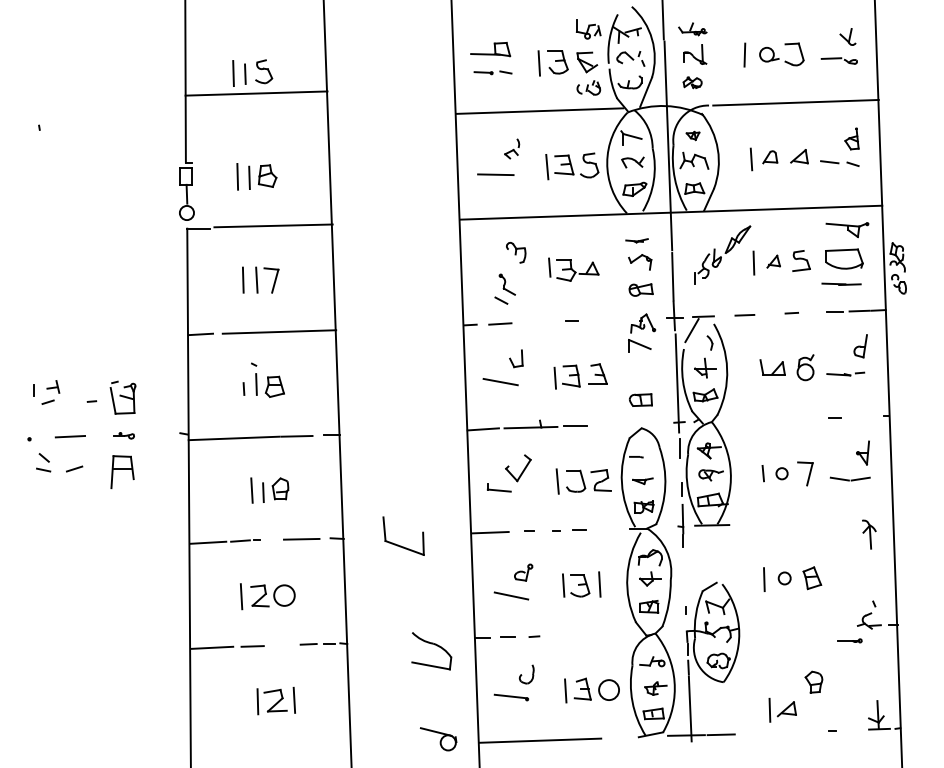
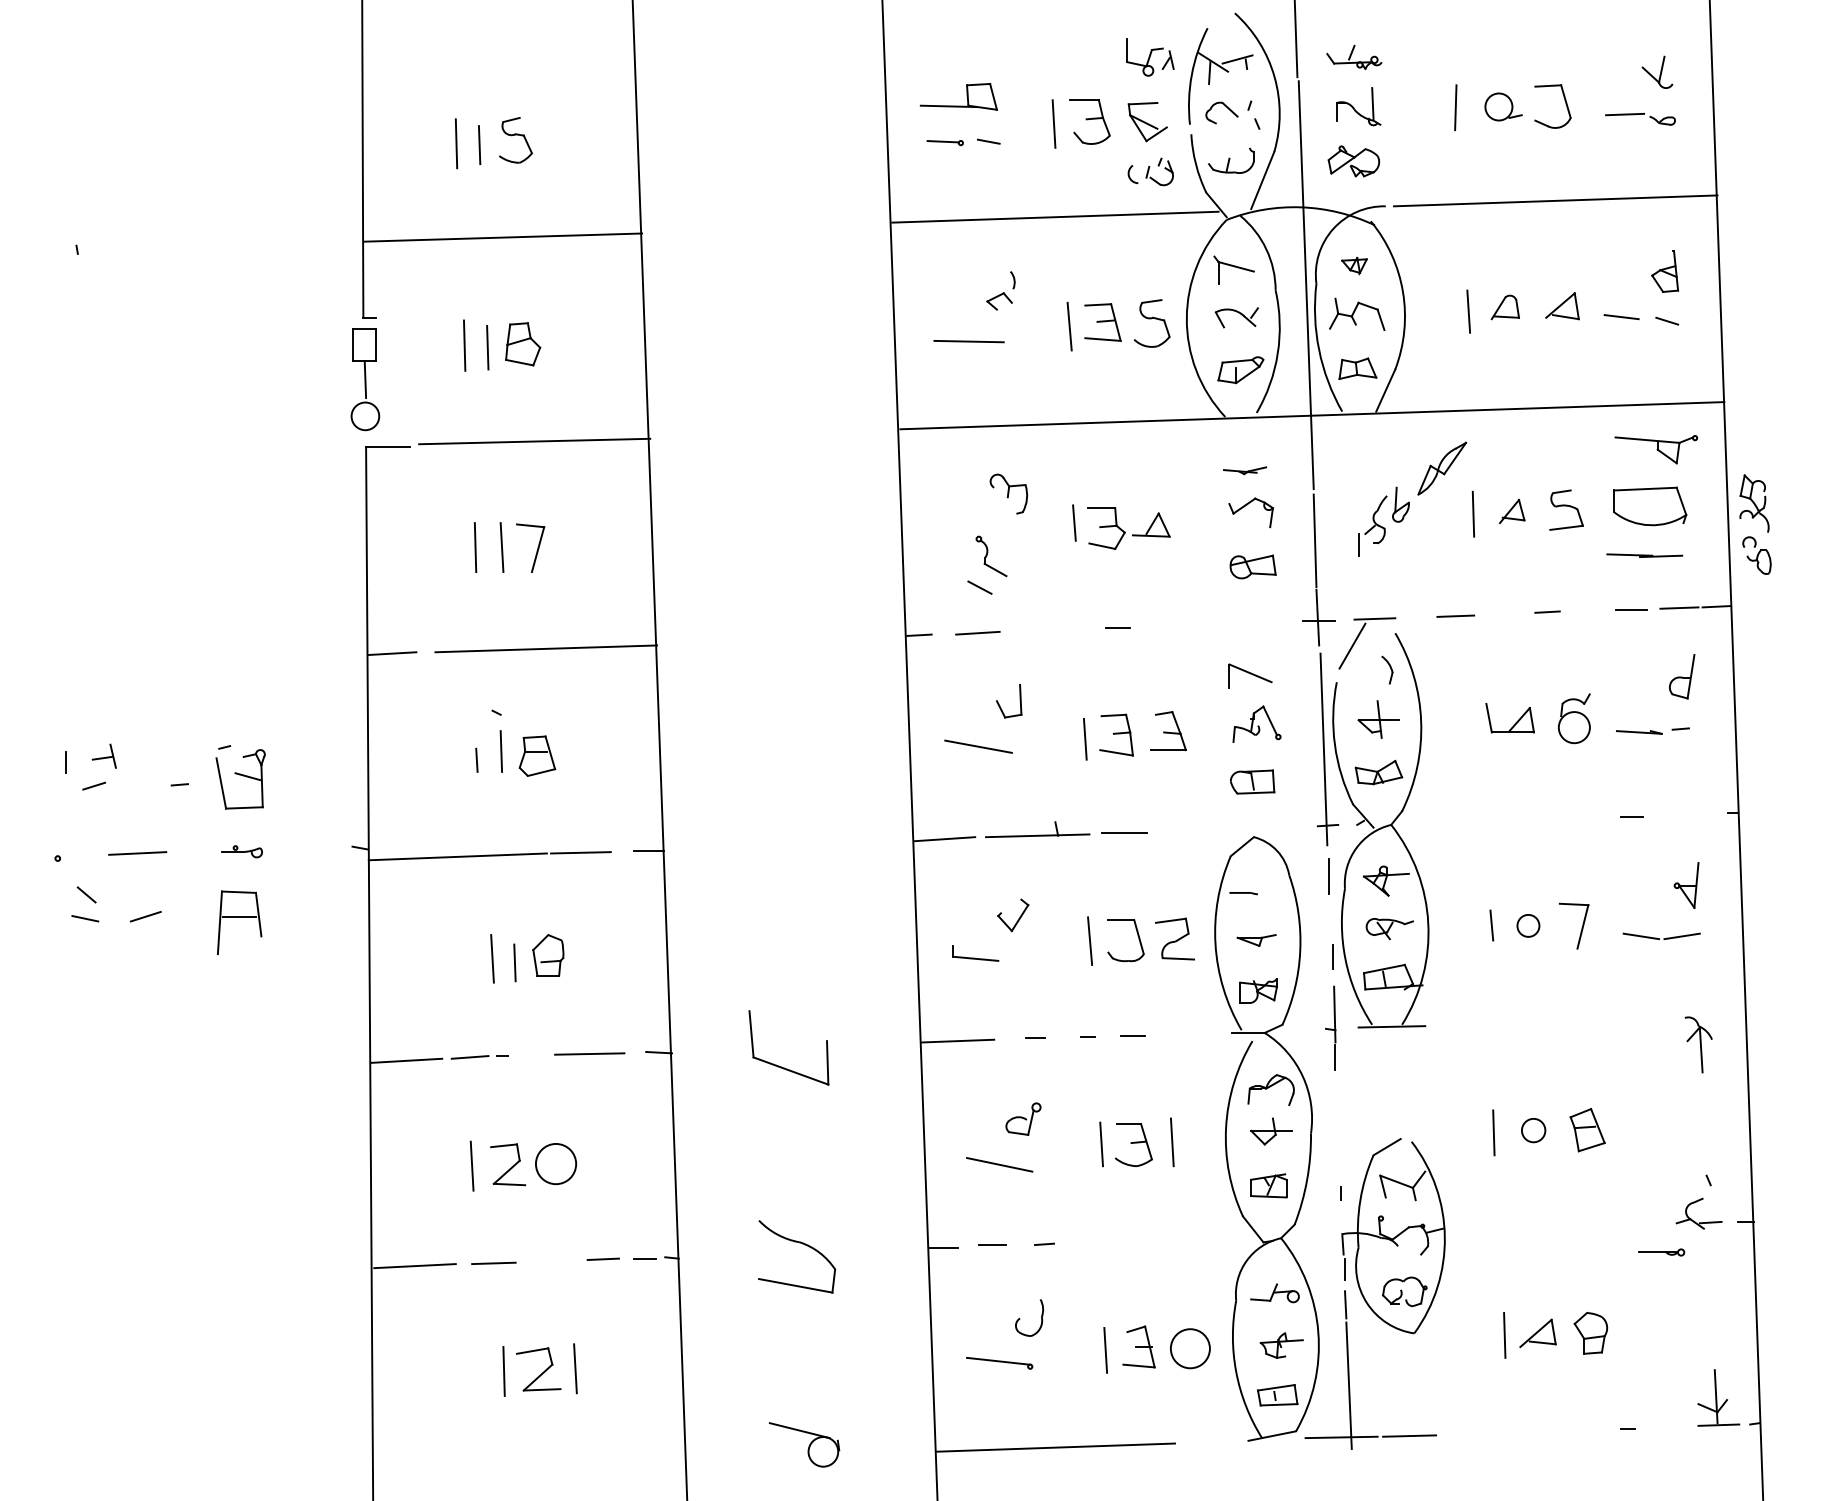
part: (692, 82) -> (1353, 161), size x1.43
line: (256, 93) -> (503, 237), moved
part: (643, 323) -> (1257, 724), moved
part: (518, 468) -> (1013, 915), size x0.62
part: (434, 645) -> (802, 1245), moved
part: (782, 709) -> (1529, 1333), moved
part: (438, 739) -> (804, 1445), moved

